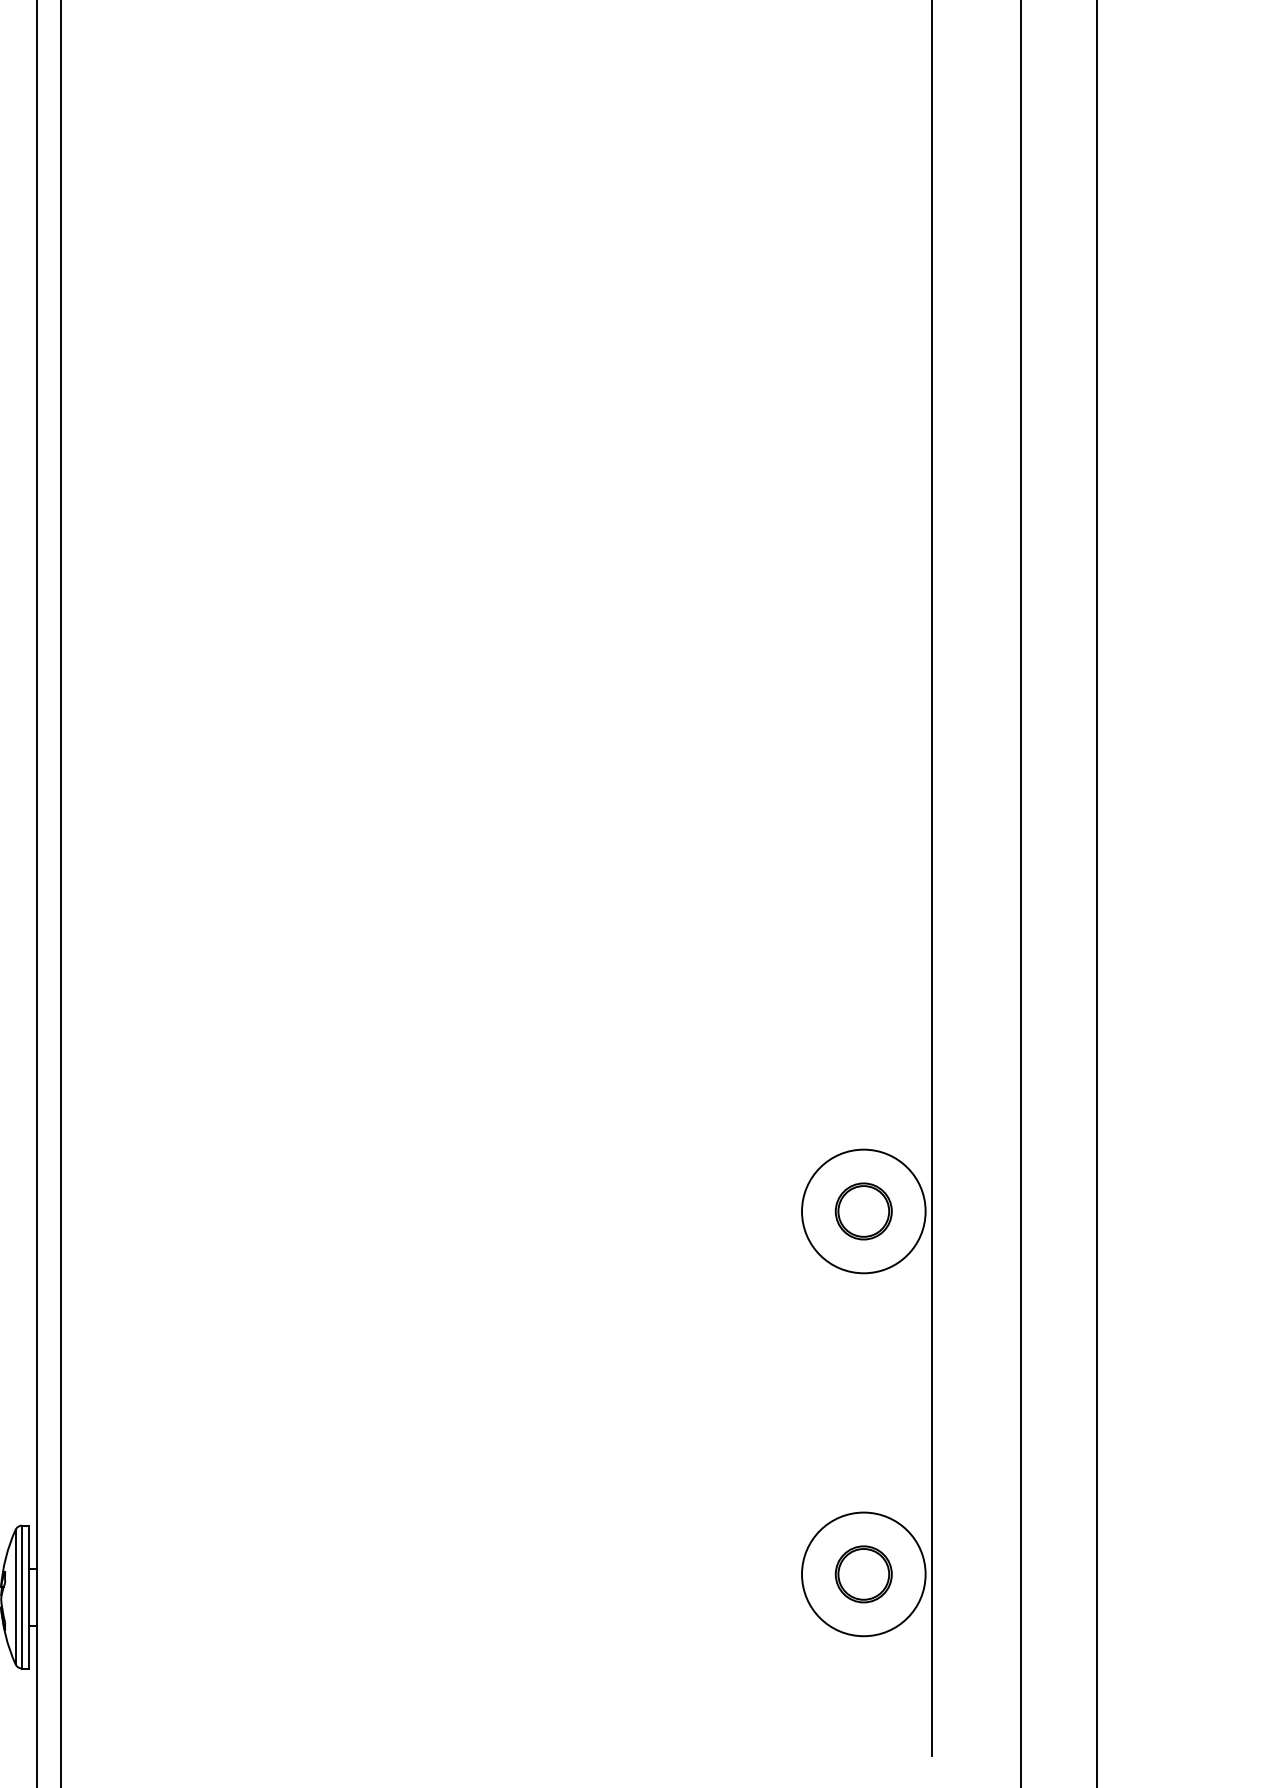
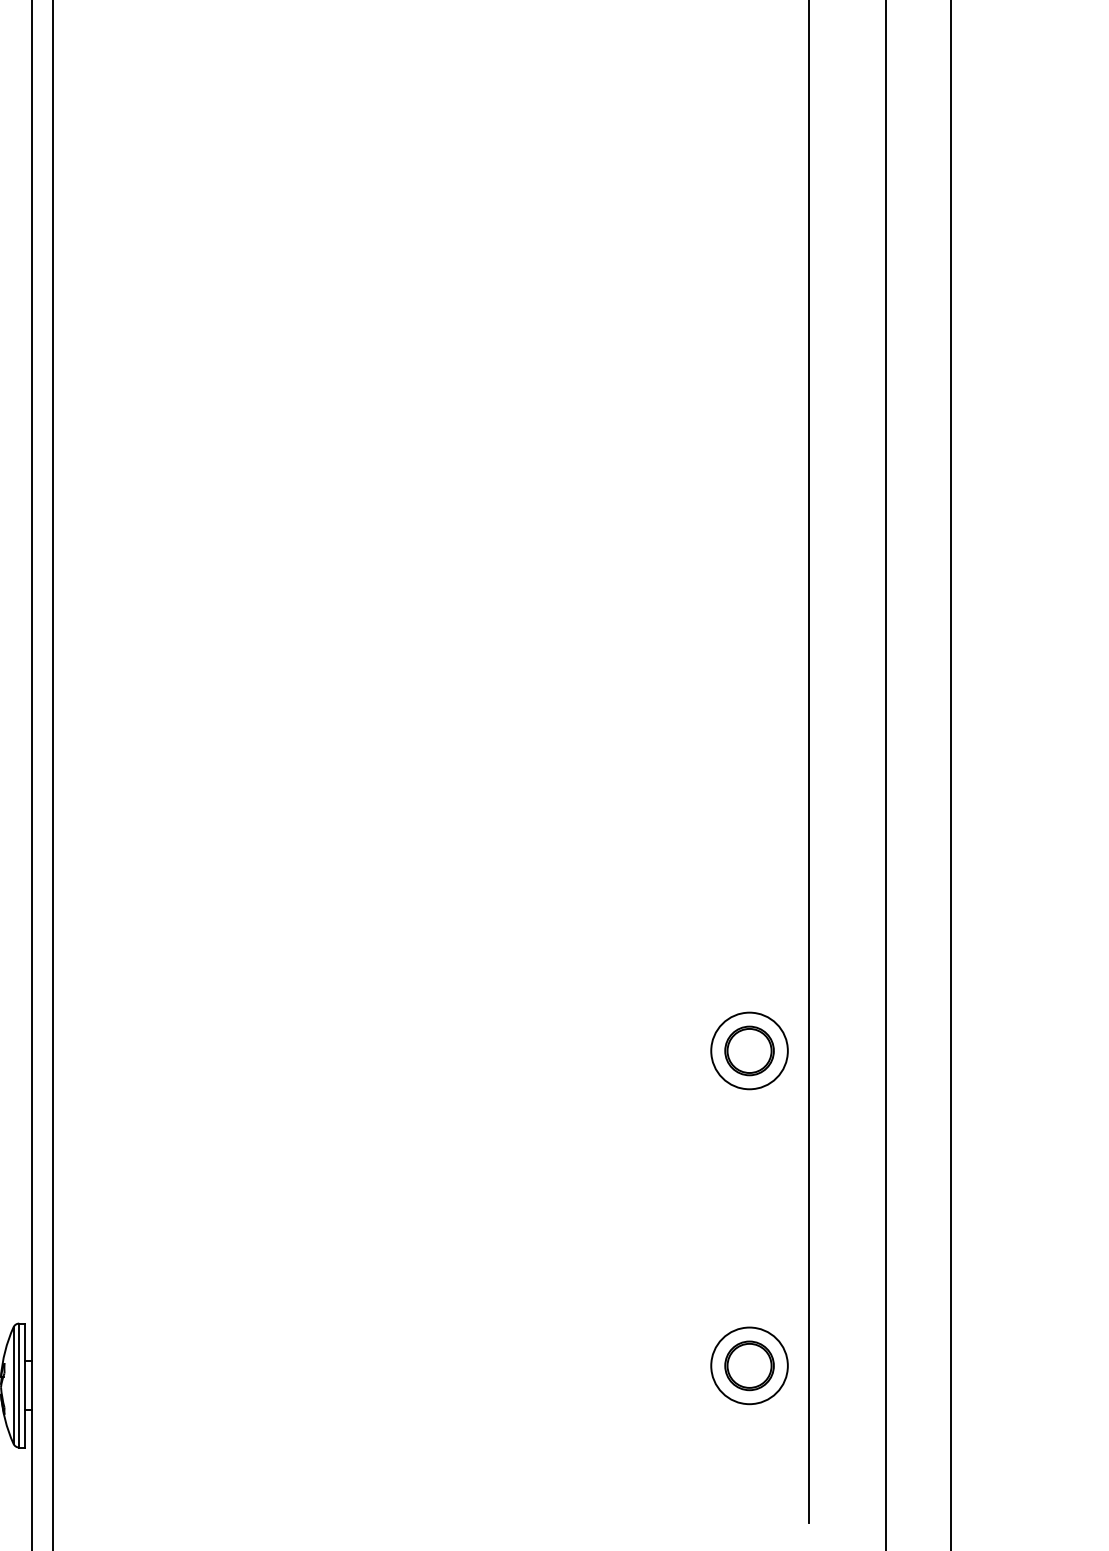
circle: (863, 1211) -> (749, 1050), size x0.71
circle: (863, 1574) -> (749, 1365), size x0.71

